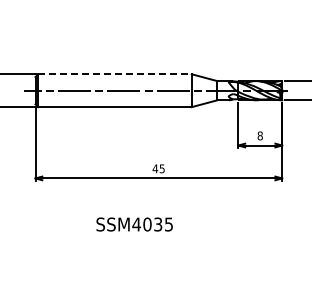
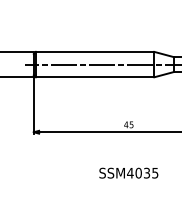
line: (115, 74) -> (95, 52), dashed -> solid
text: (134, 224) -> (128, 173), moved

